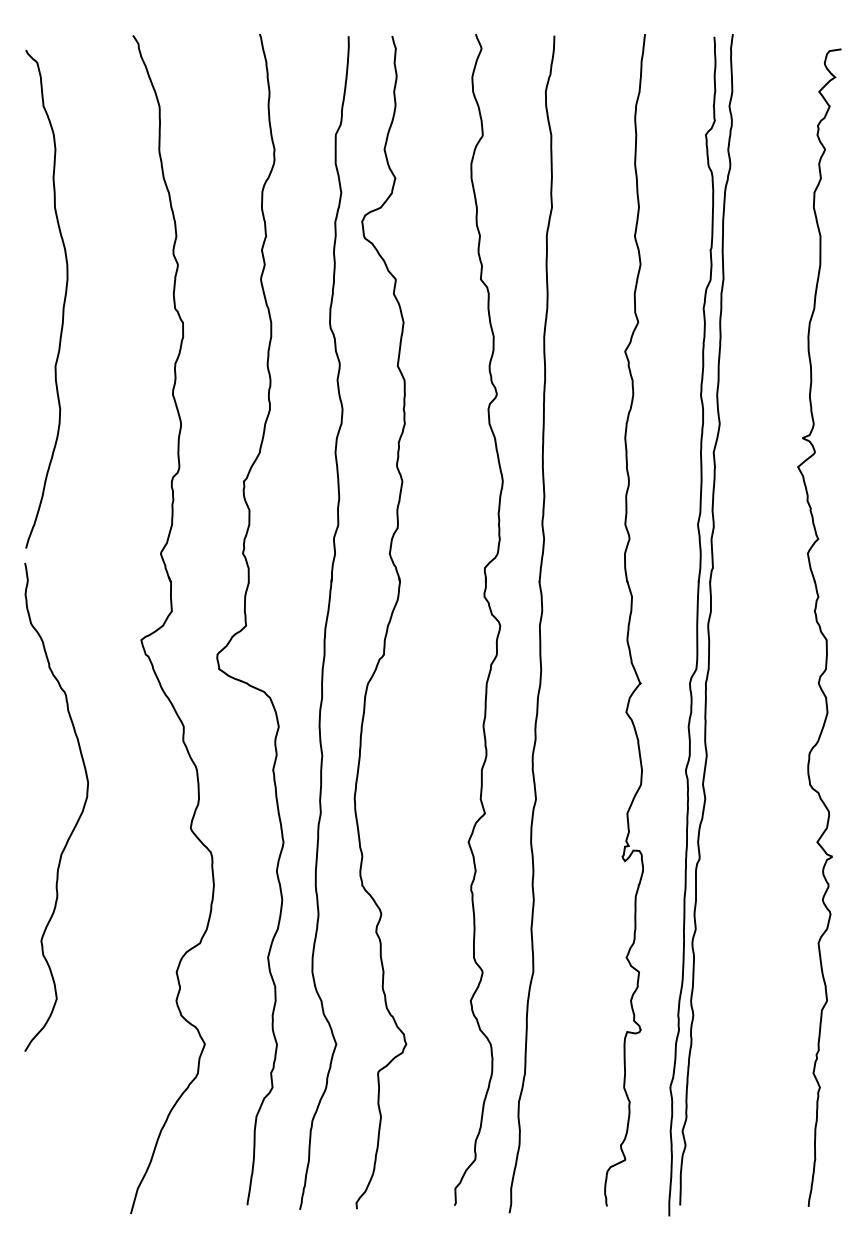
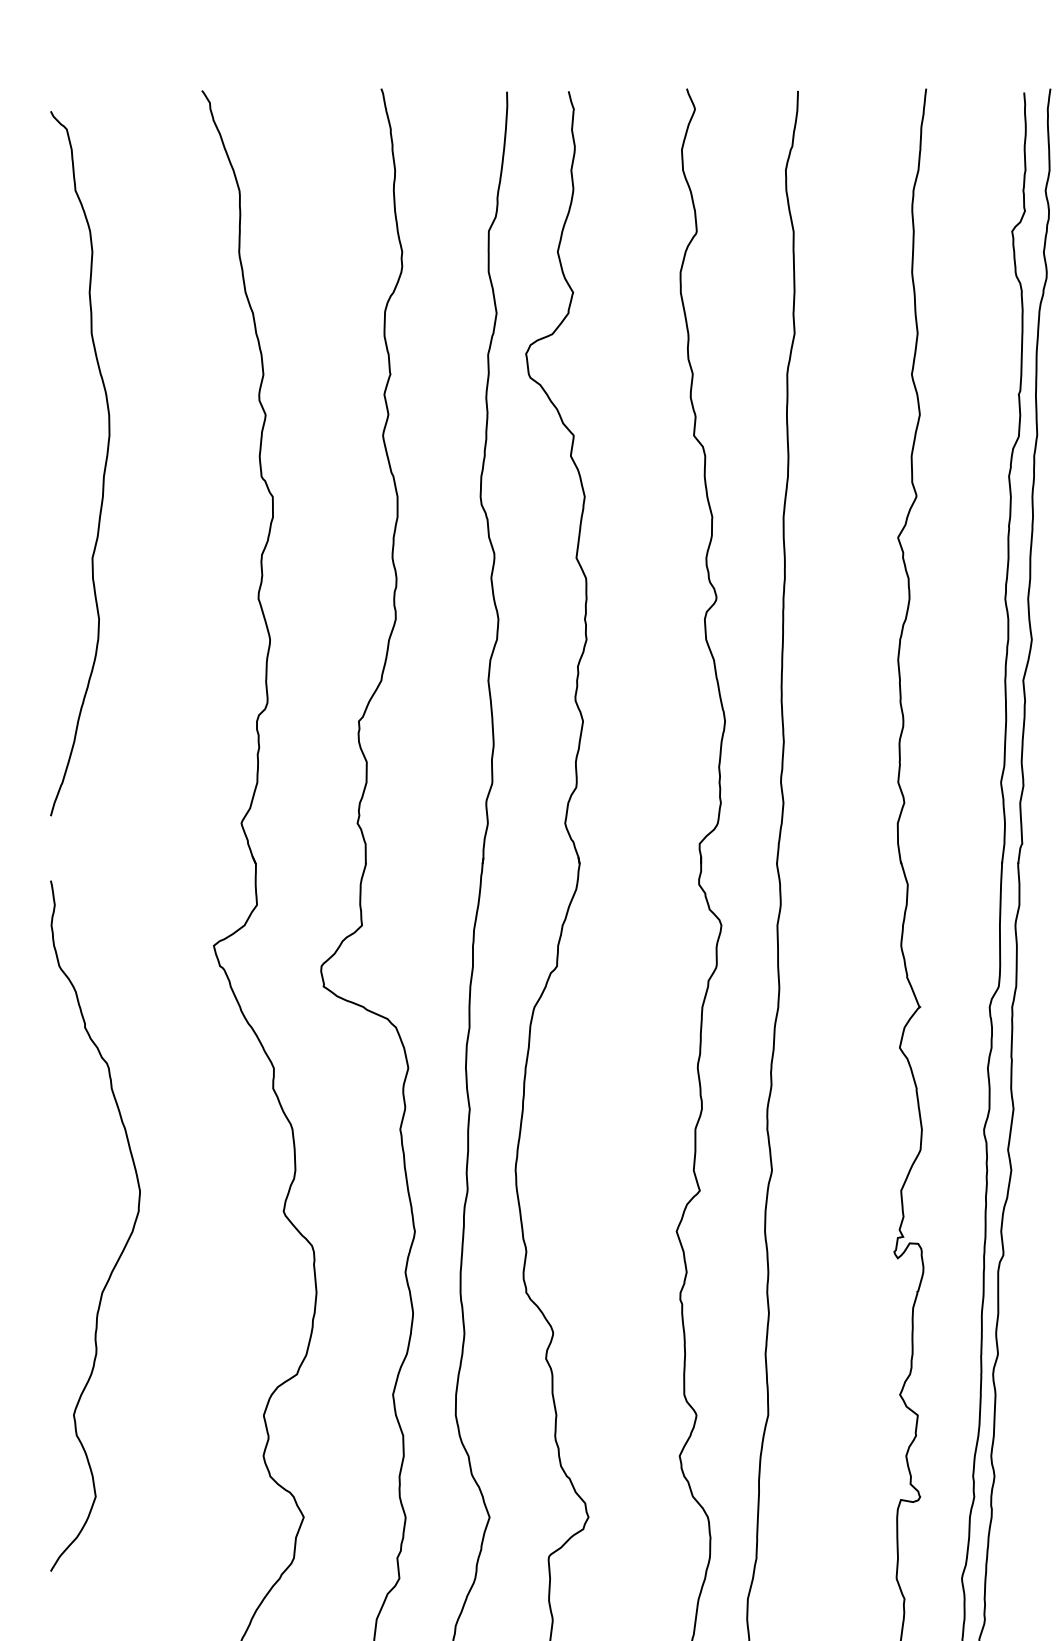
curve: (78, 817) -> (126, 1240), moved

